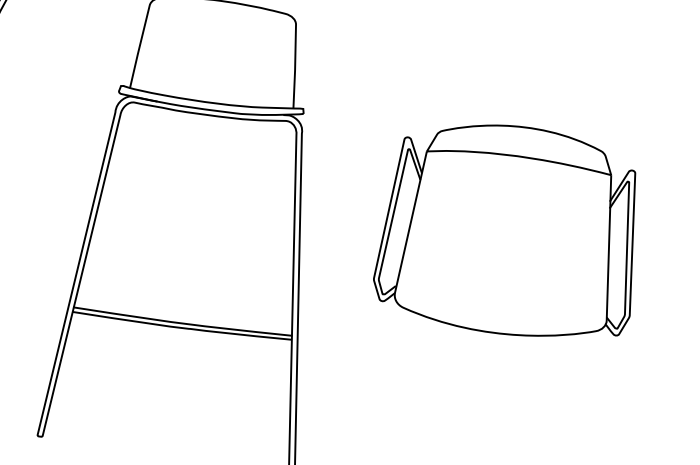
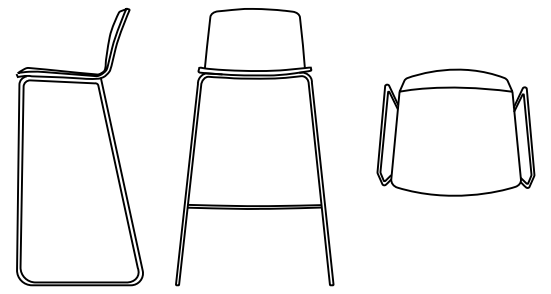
part: (509, 229) -> (455, 132), moved

